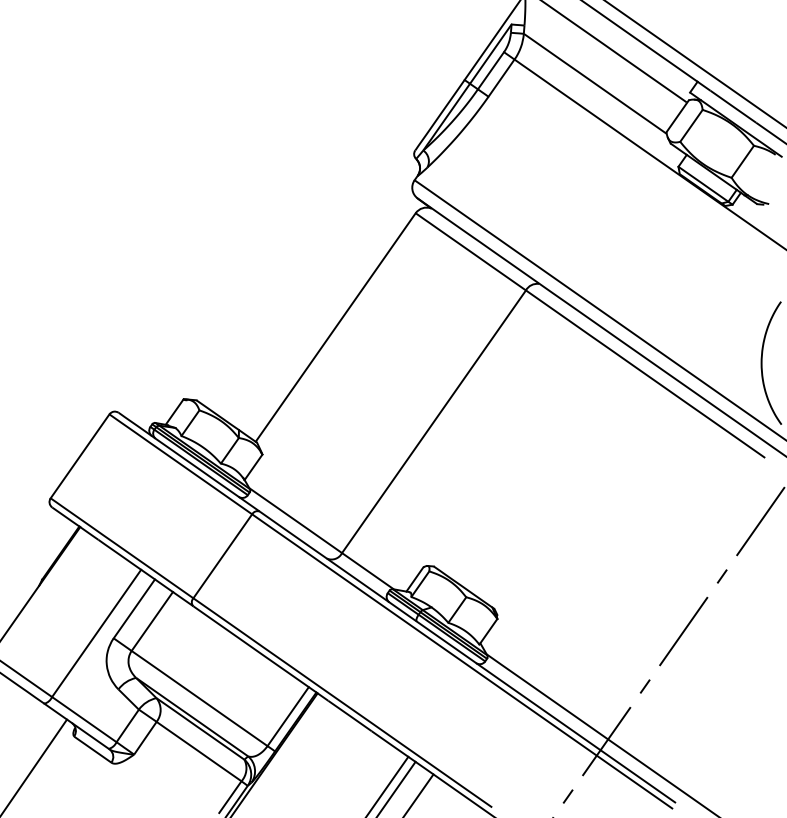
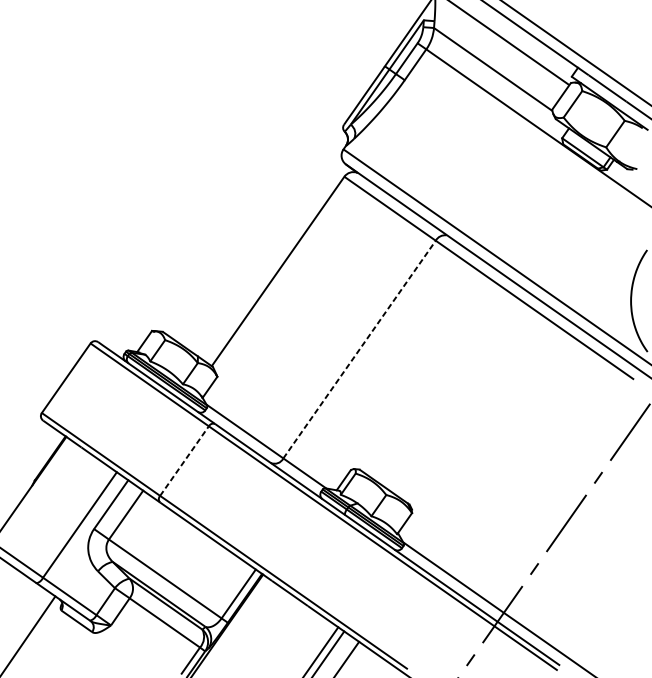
line: (434, 421) -> (359, 349), solid -> dashed
line: (223, 555) -> (185, 460), solid -> dashed

